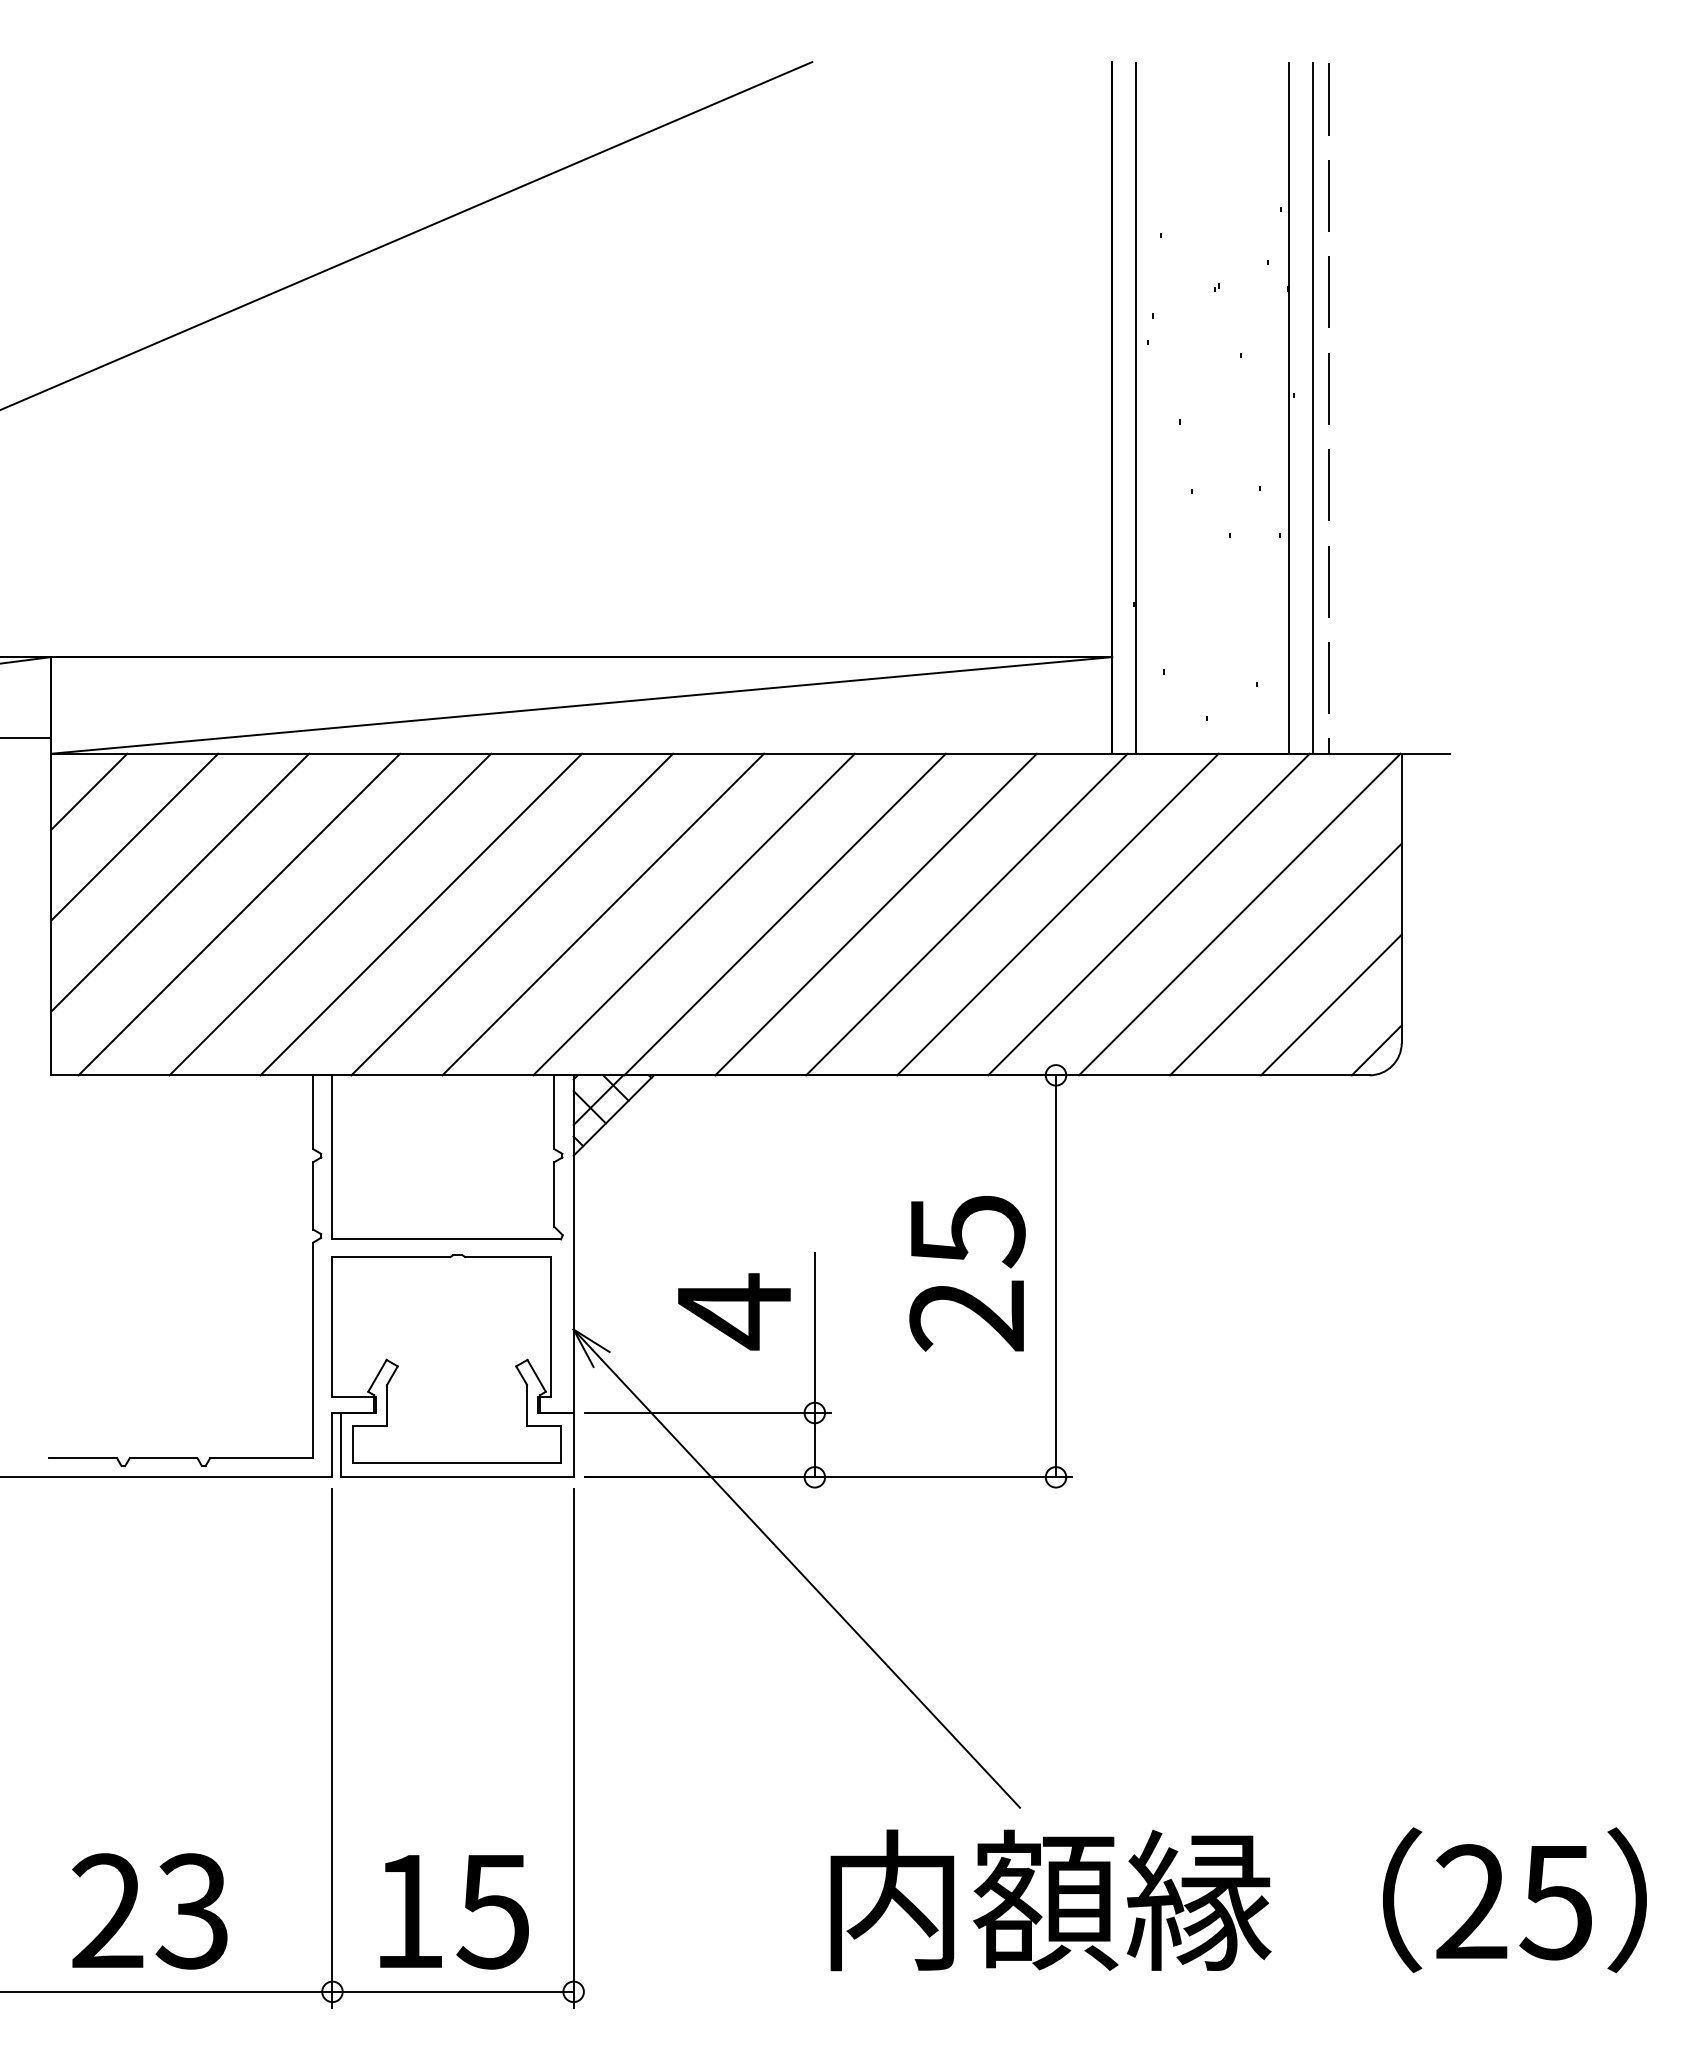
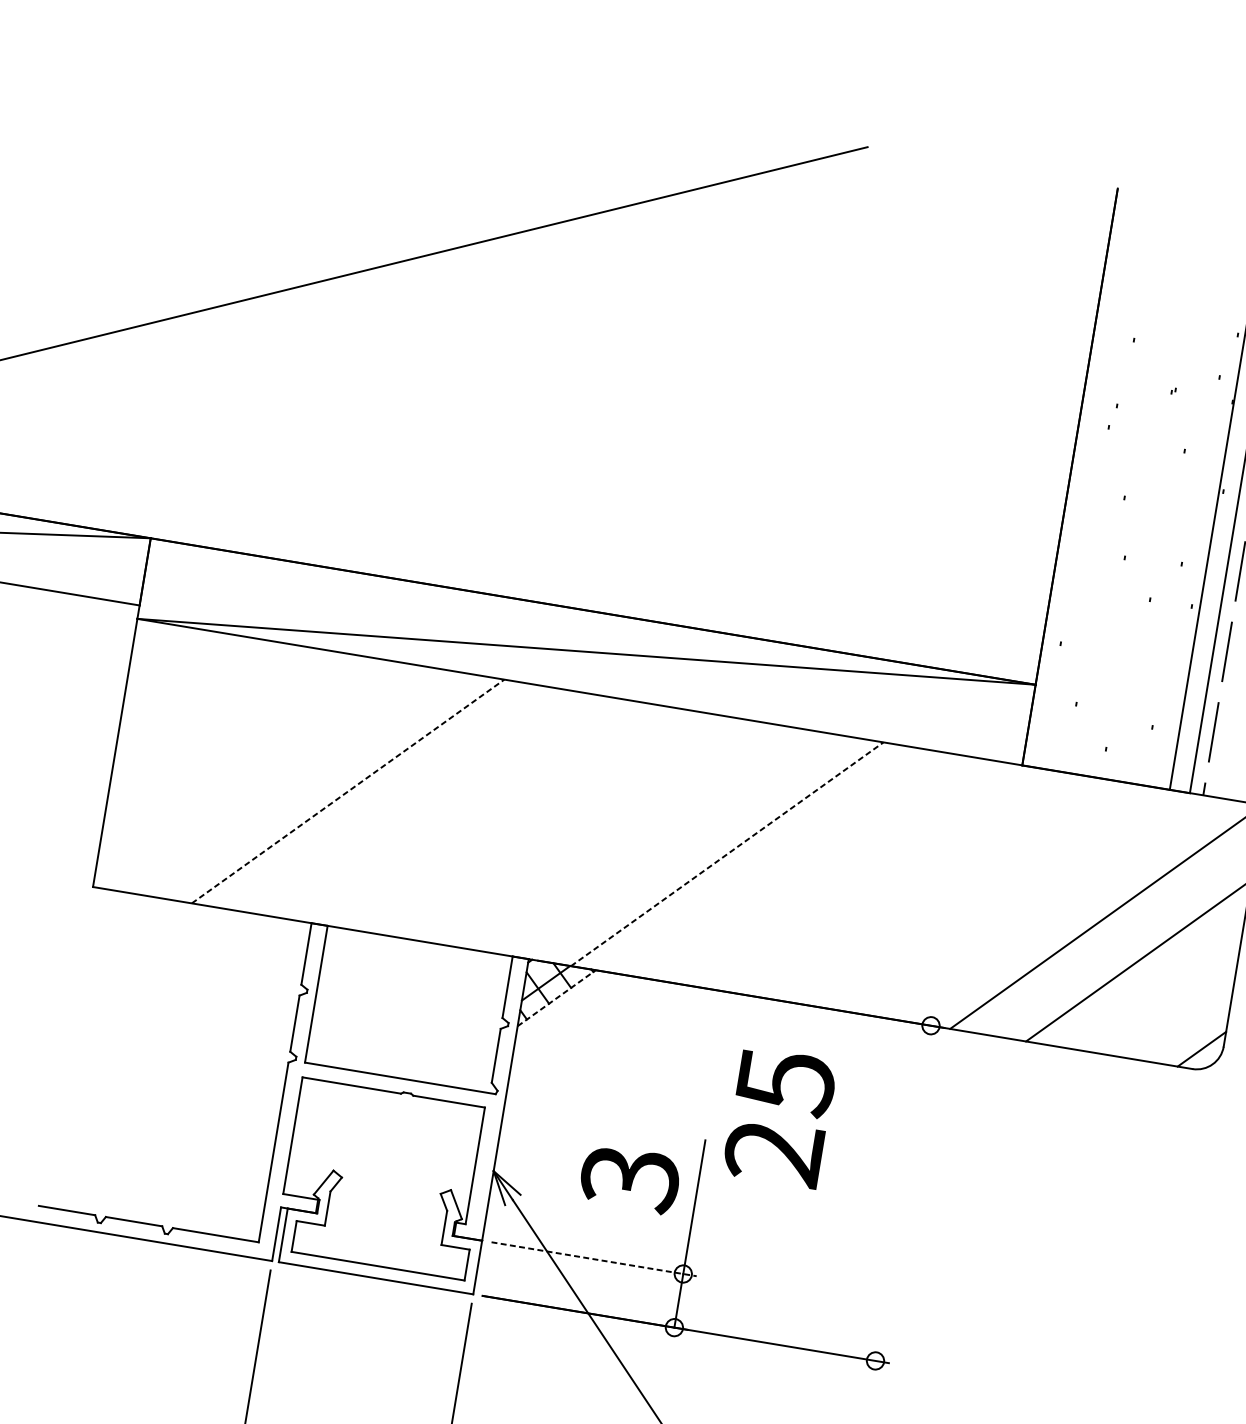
line: (1136, 408) -> (1090, 480), removed
line: (89, 791) -> (164, 655), removed
line: (134, 836) -> (195, 699), removed
line: (180, 882) -> (227, 744), removed
line: (239, 914) -> (272, 778), removed
line: (330, 914) -> (348, 791), solid -> dashed
line: (421, 914) -> (424, 804), removed
line: (512, 914) -> (499, 816), removed
line: (603, 914) -> (575, 829), removed
line: (693, 914) -> (650, 841), removed
line: (785, 914) -> (727, 854), solid -> dashed
line: (875, 914) -> (802, 866), removed
line: (966, 914) -> (878, 879), removed
line: (1057, 914) -> (954, 891), removed
line: (1148, 914) -> (1030, 904), removed
line: (1331, 1004) -> (1170, 1004), removed
line: (613, 1115) -> (556, 998), solid -> dashed
text: (967, 1273) -> (780, 1117), moved
line: (1056, 1276) -> (903, 1193), removed
text: (734, 1311) -> (630, 1178), 4 -> 3
line: (708, 1413) -> (594, 1259), solid -> dashed

